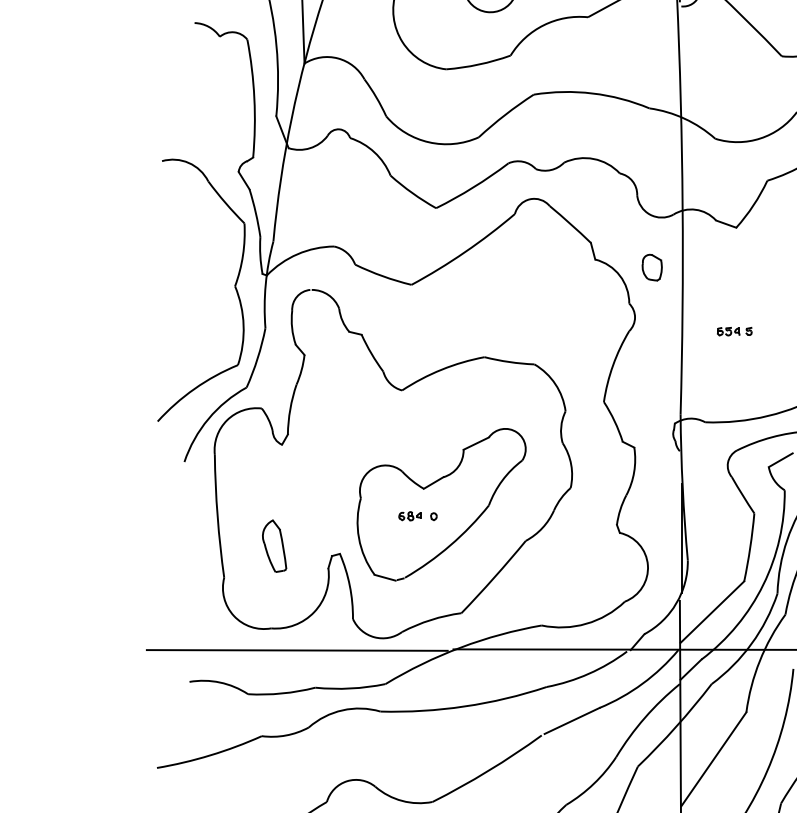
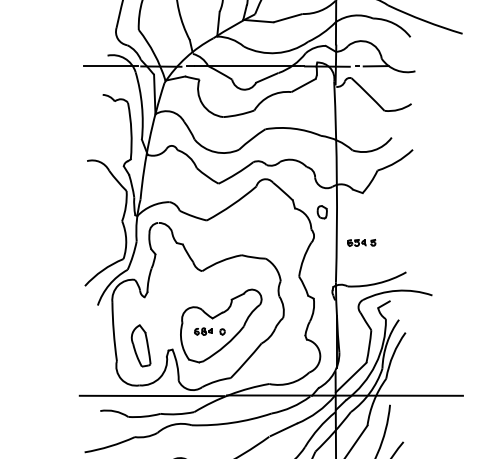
part: (733, 330) -> (361, 242), size x1.67
part: (417, 516) -> (209, 331), size x1.67
part: (273, 545) -> (140, 345), size x1.67

